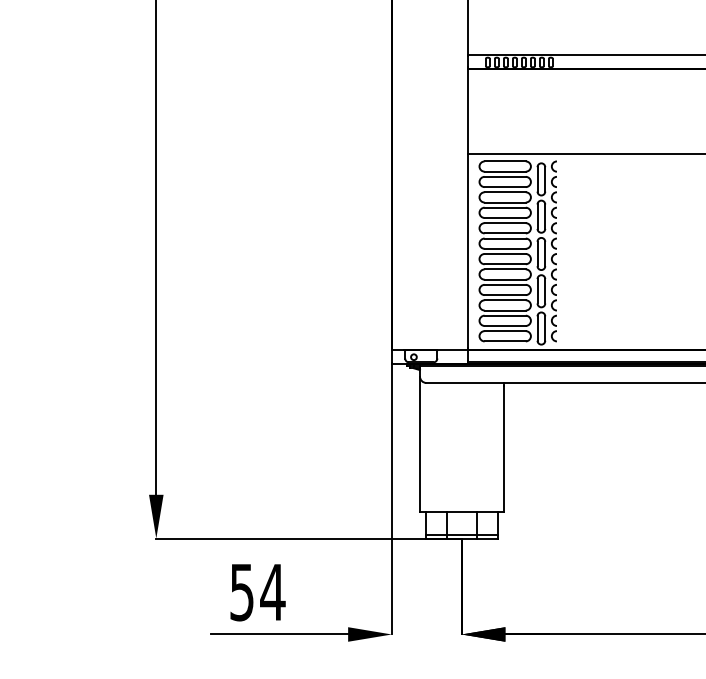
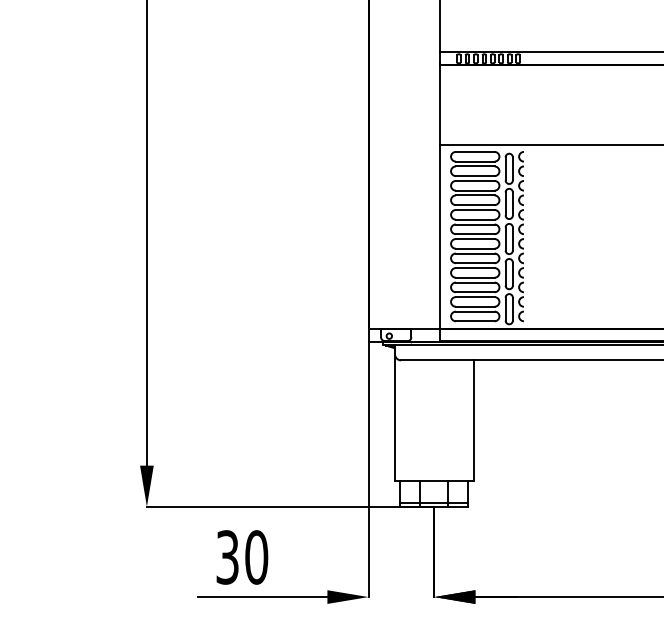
text: (257, 592) -> (242, 557), 54 -> 30

